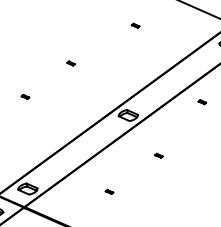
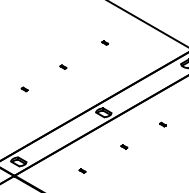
part: (134, 25) -> (104, 42), moved
part: (201, 102) -> (162, 124), moved

